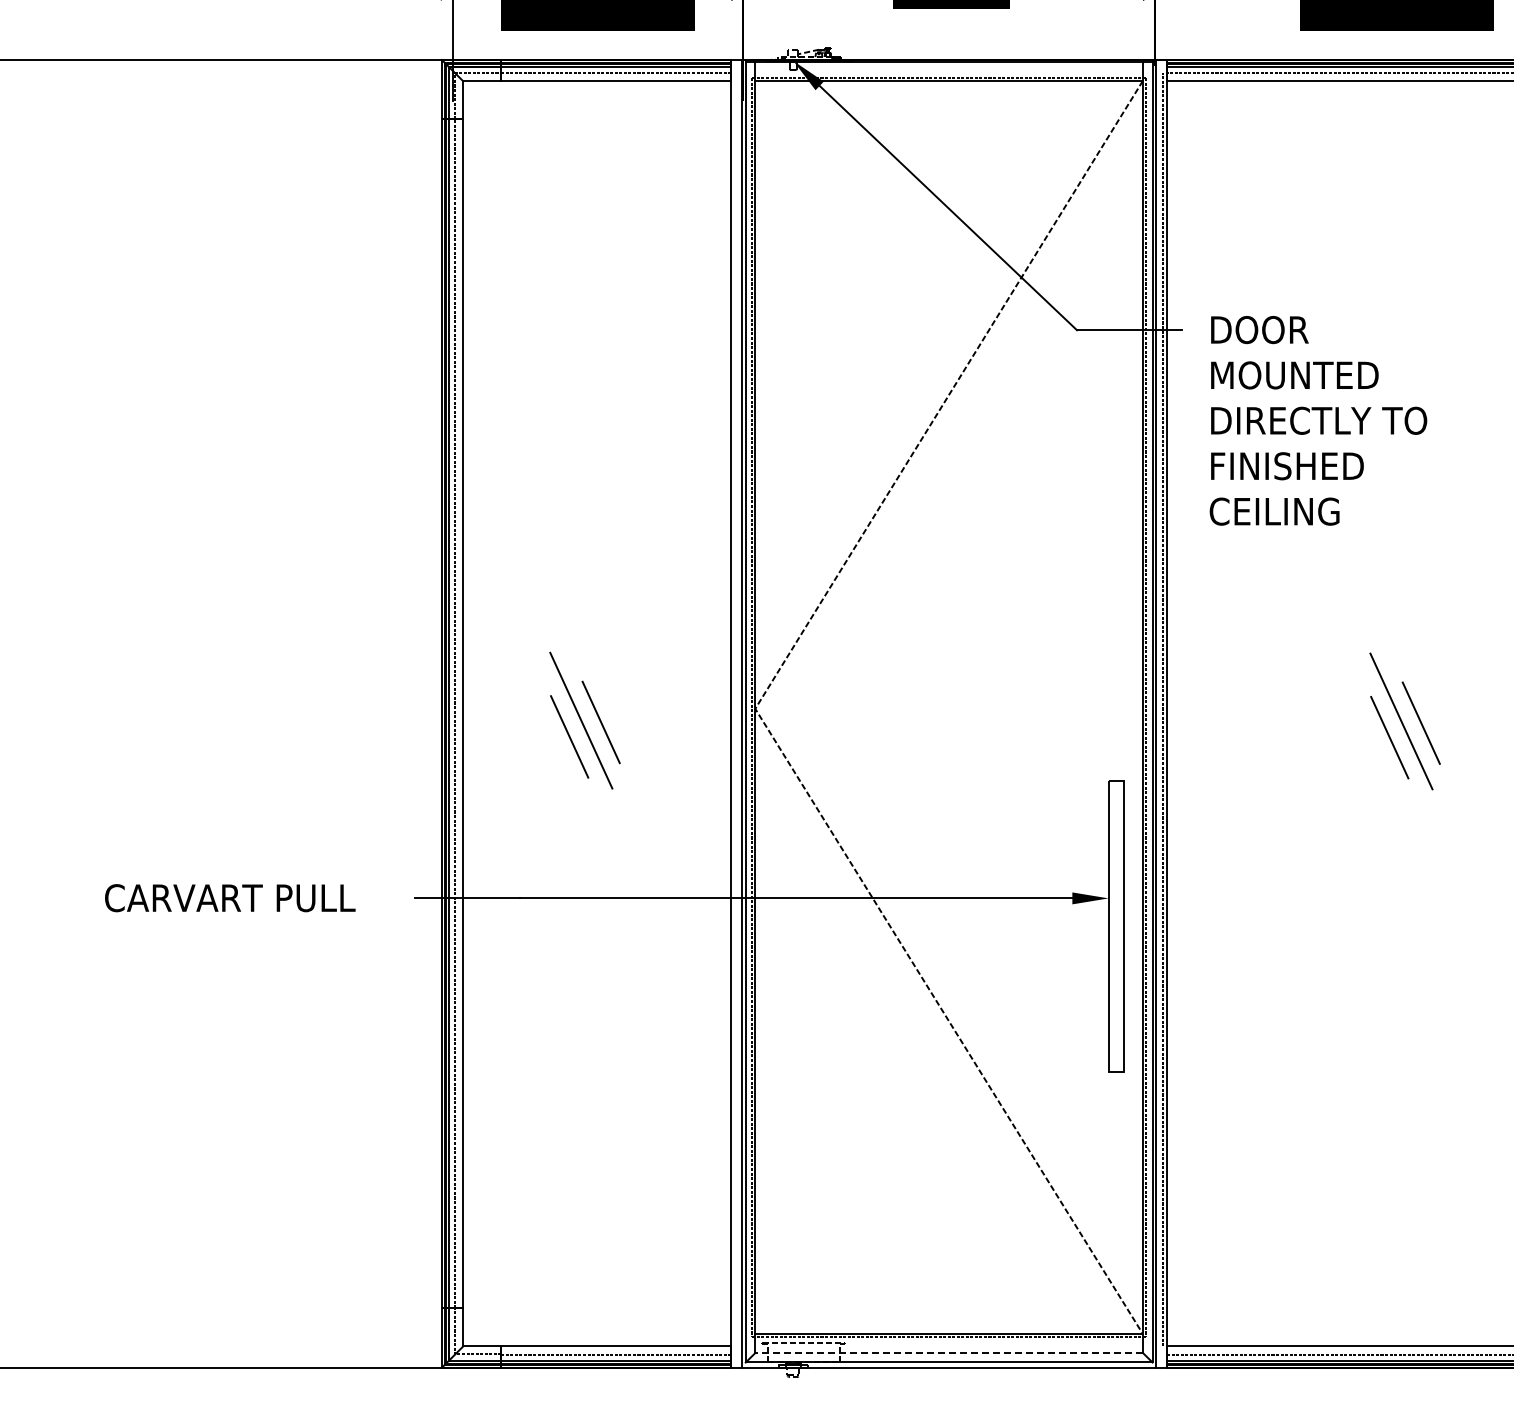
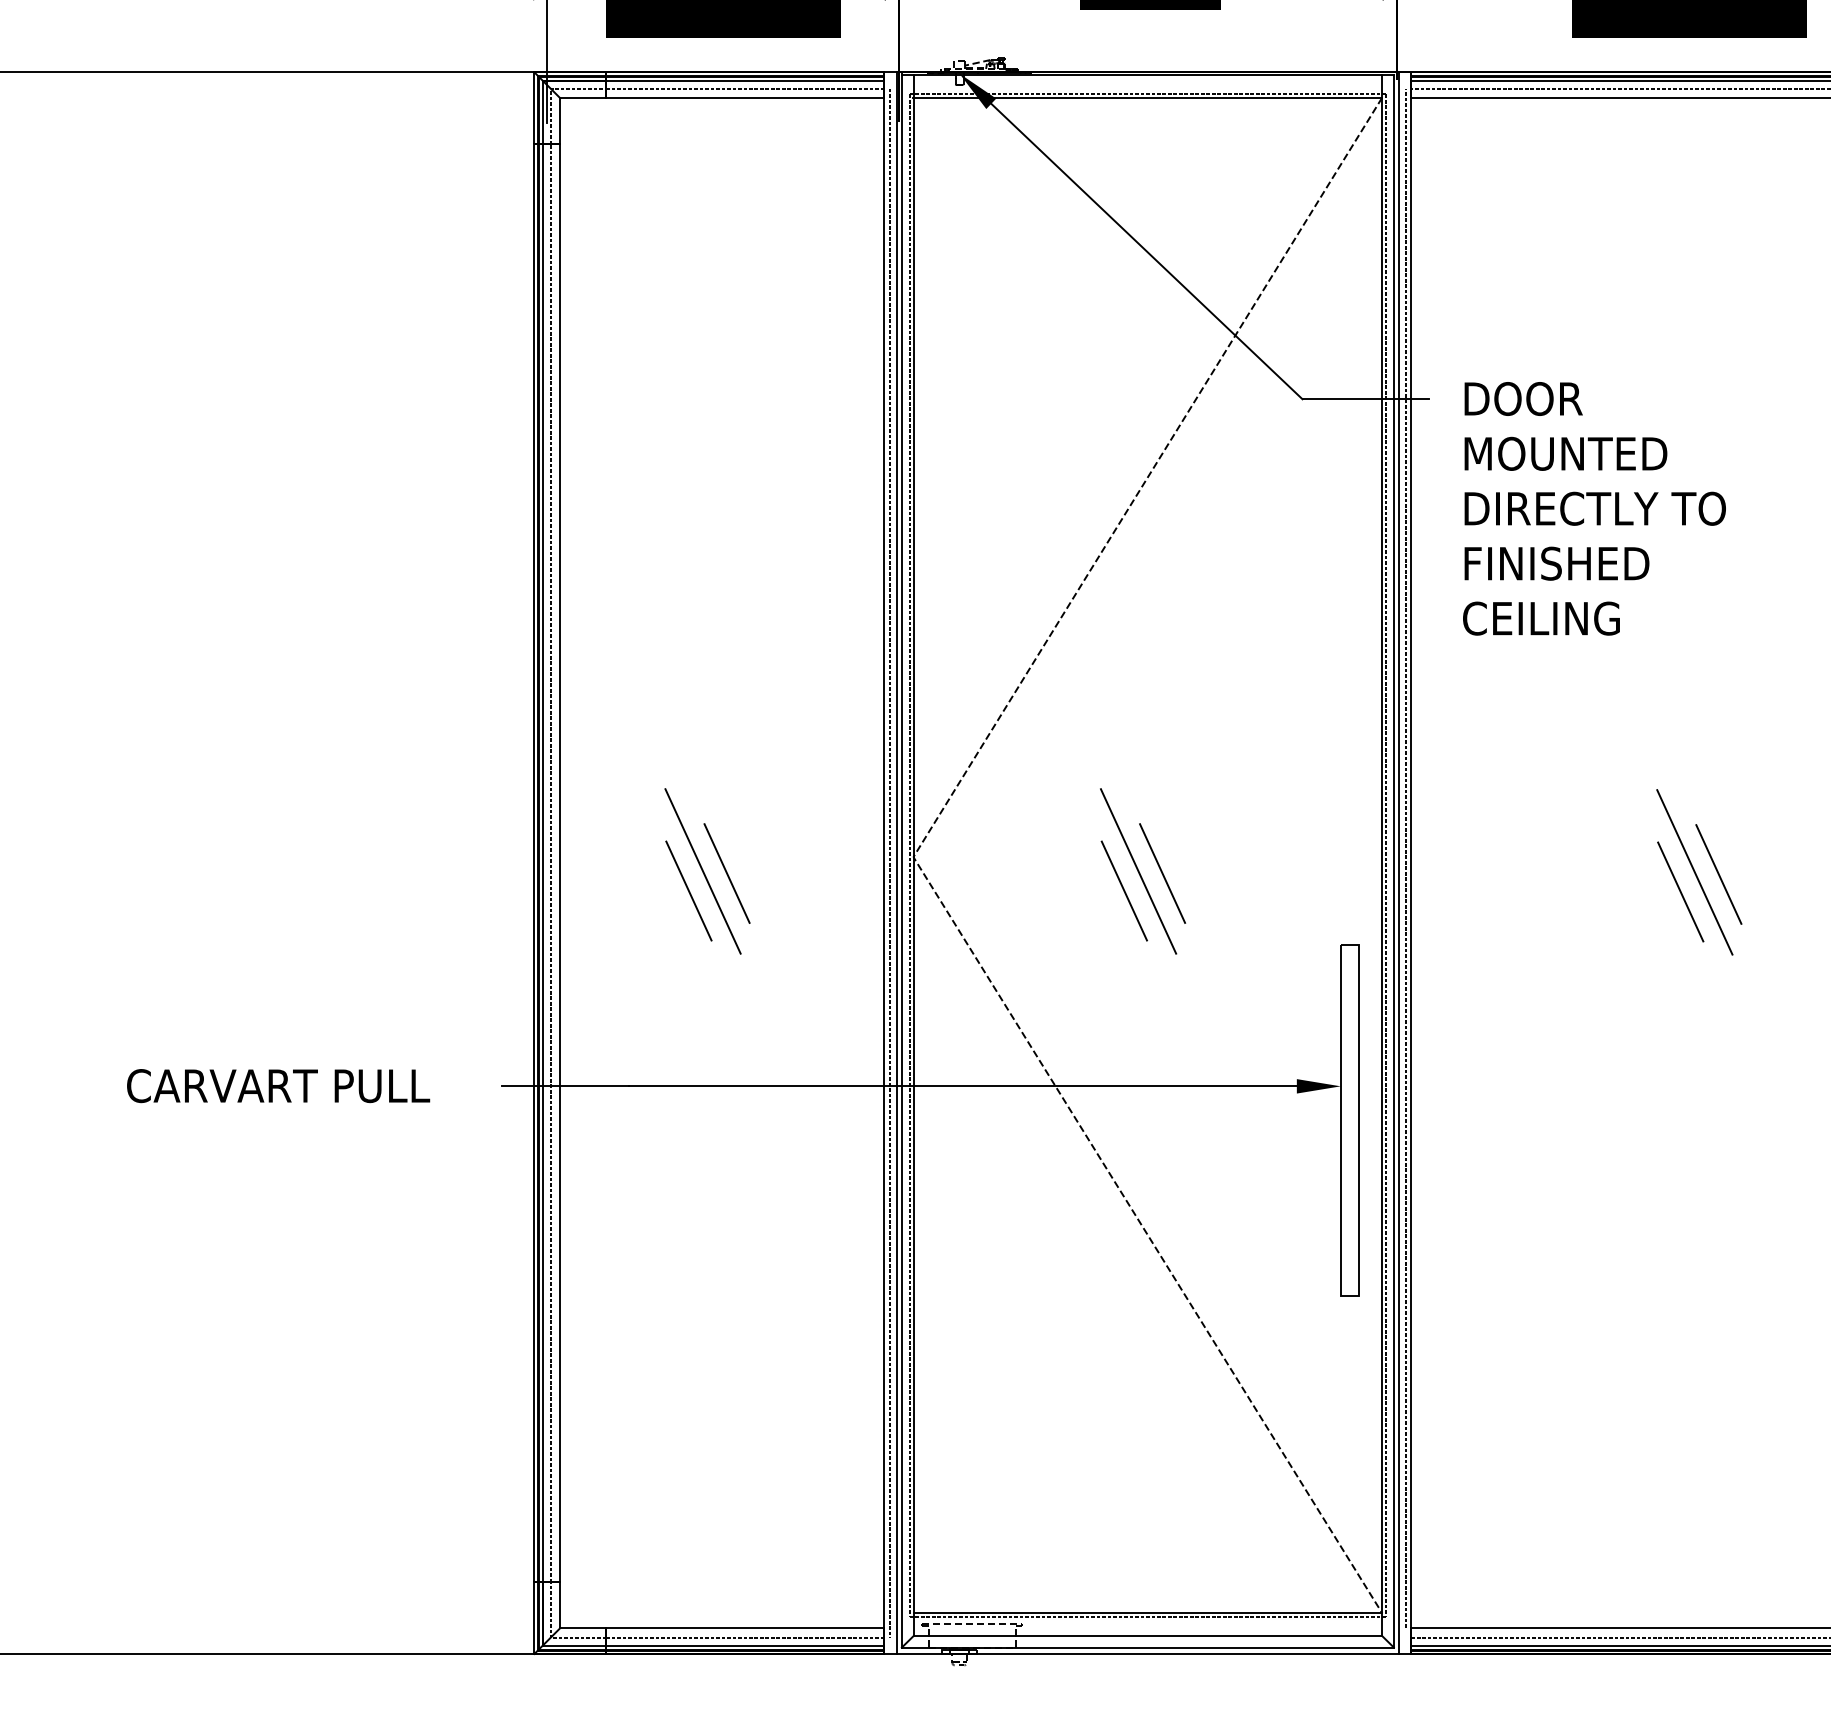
line: (735, 713) -> (889, 862), added
part: (944, 720) -> (1142, 871), added
line: (949, 1352) -> (1148, 1635), dashed -> solid

